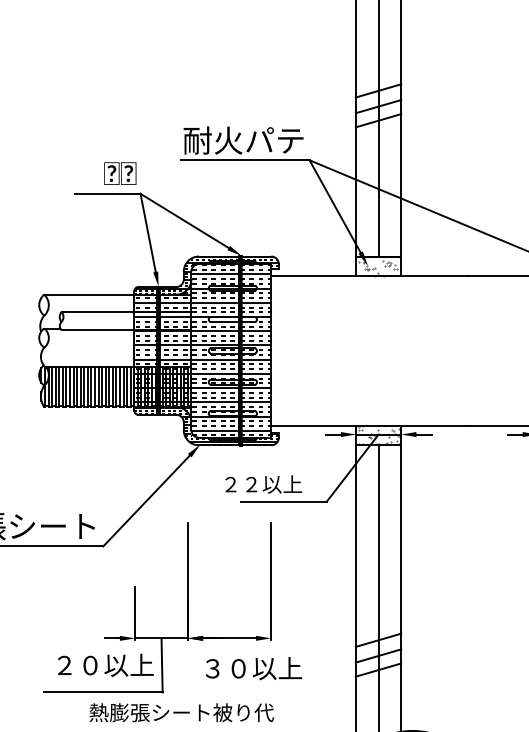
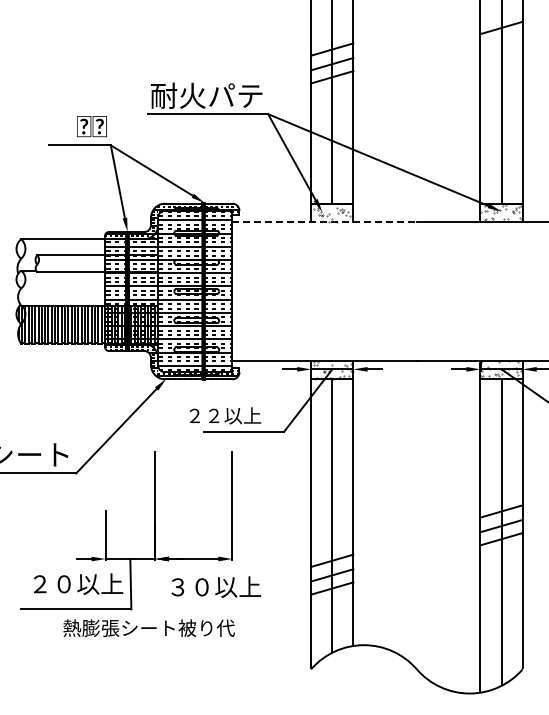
line: (371, 275) -> (325, 221), solid -> dashed

